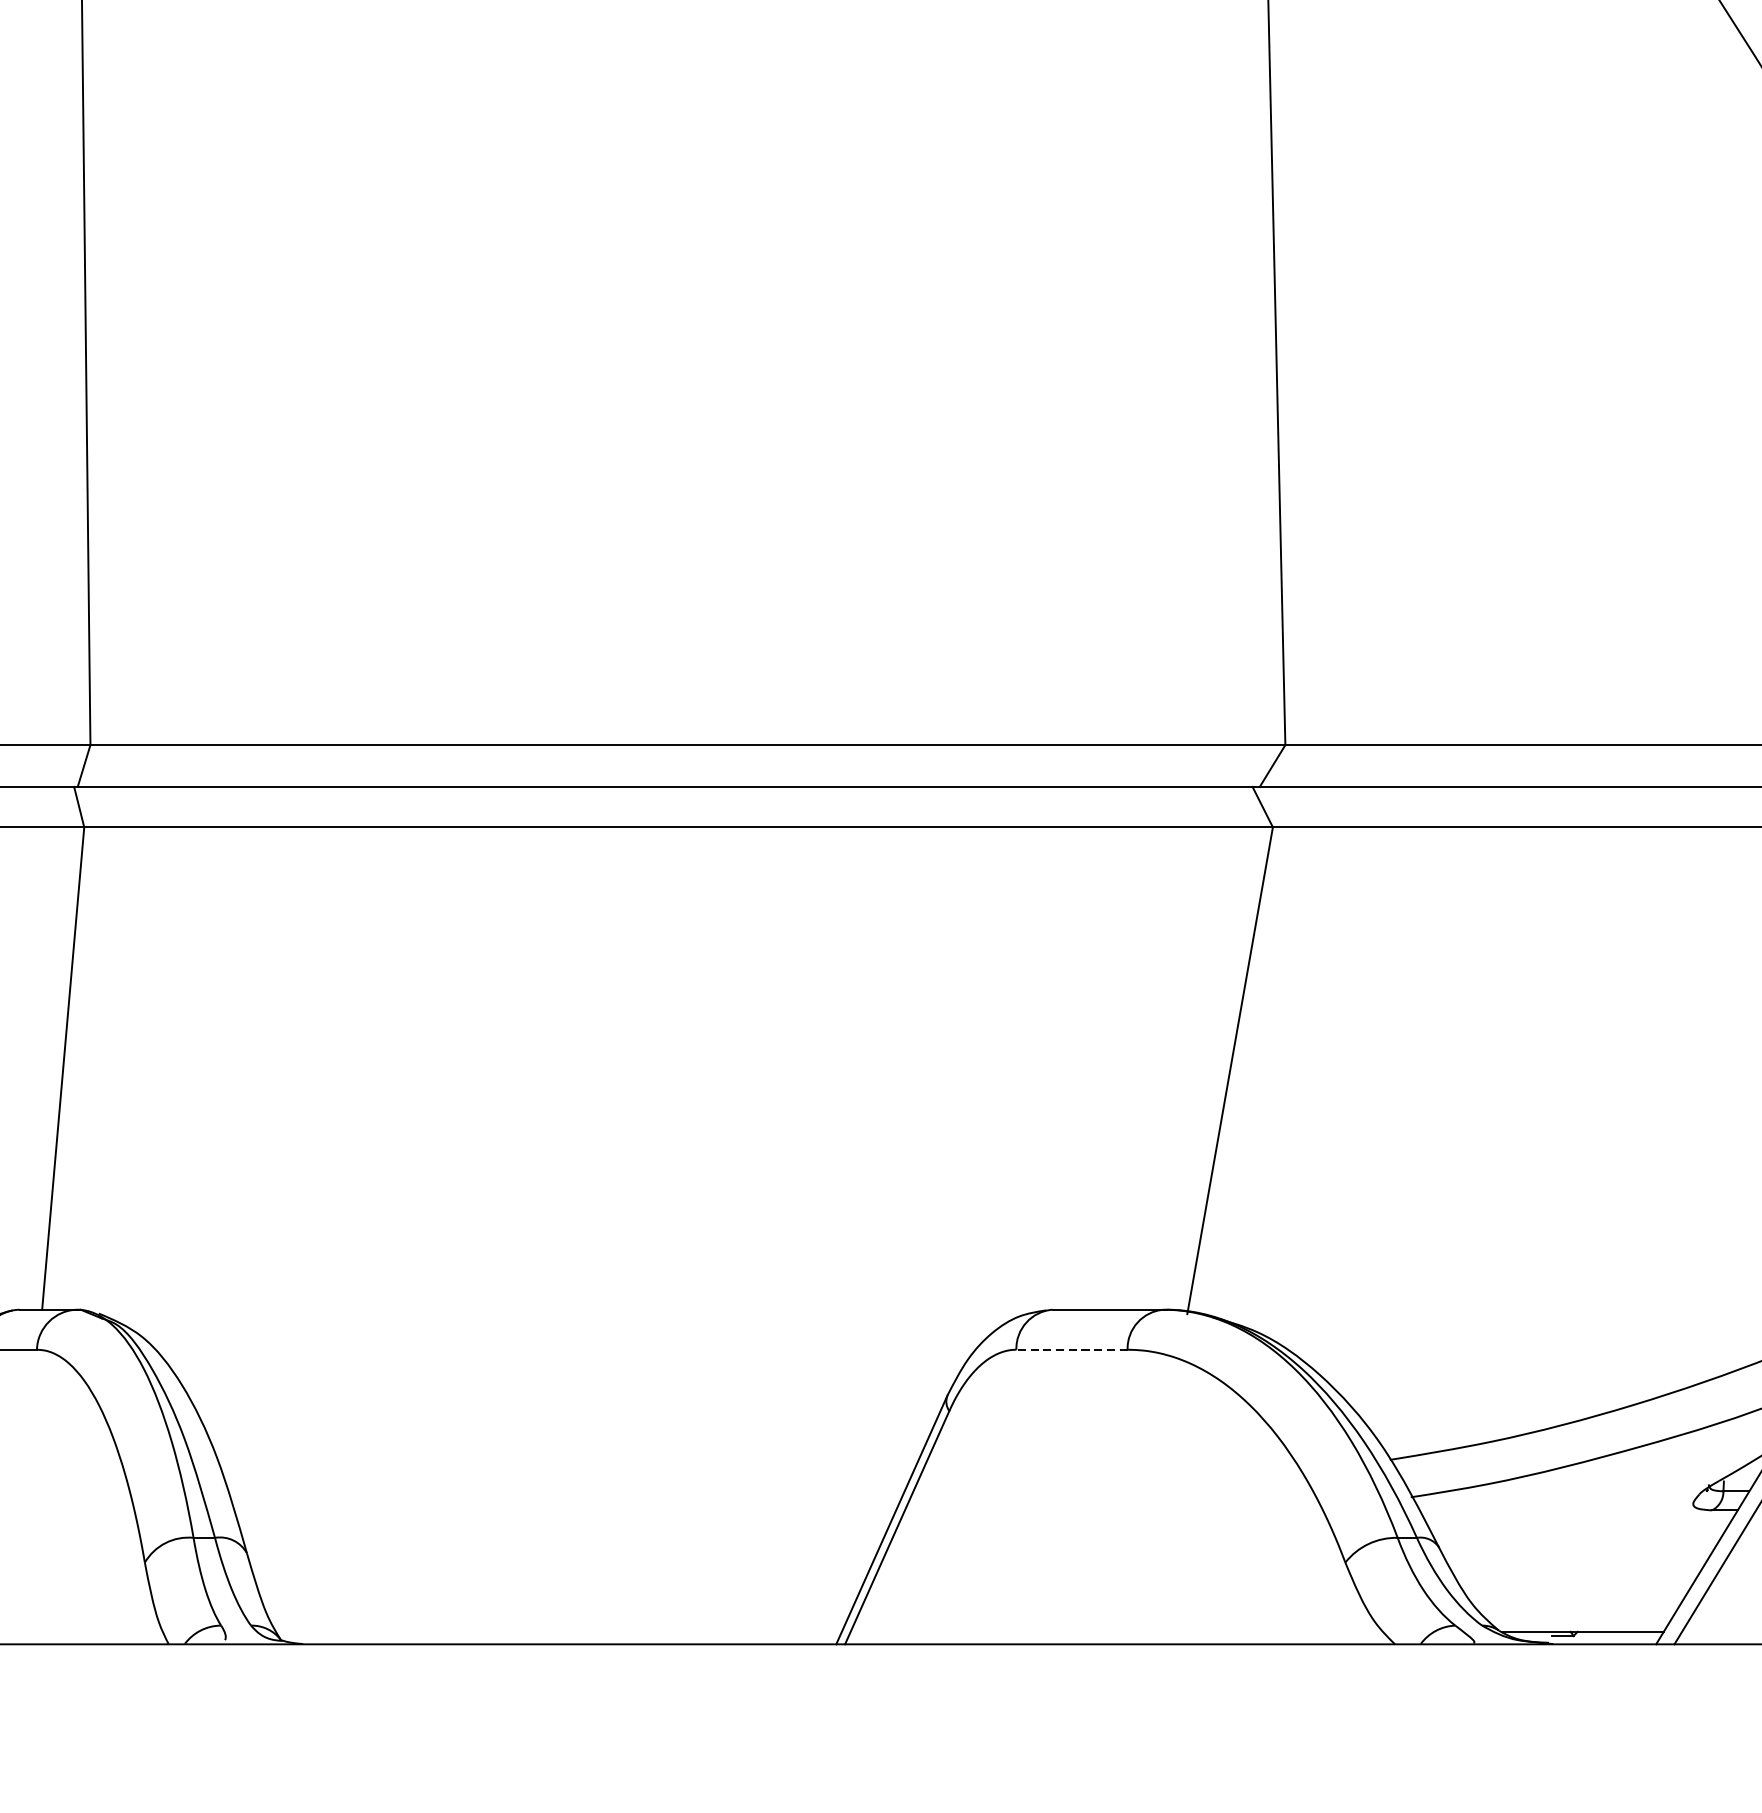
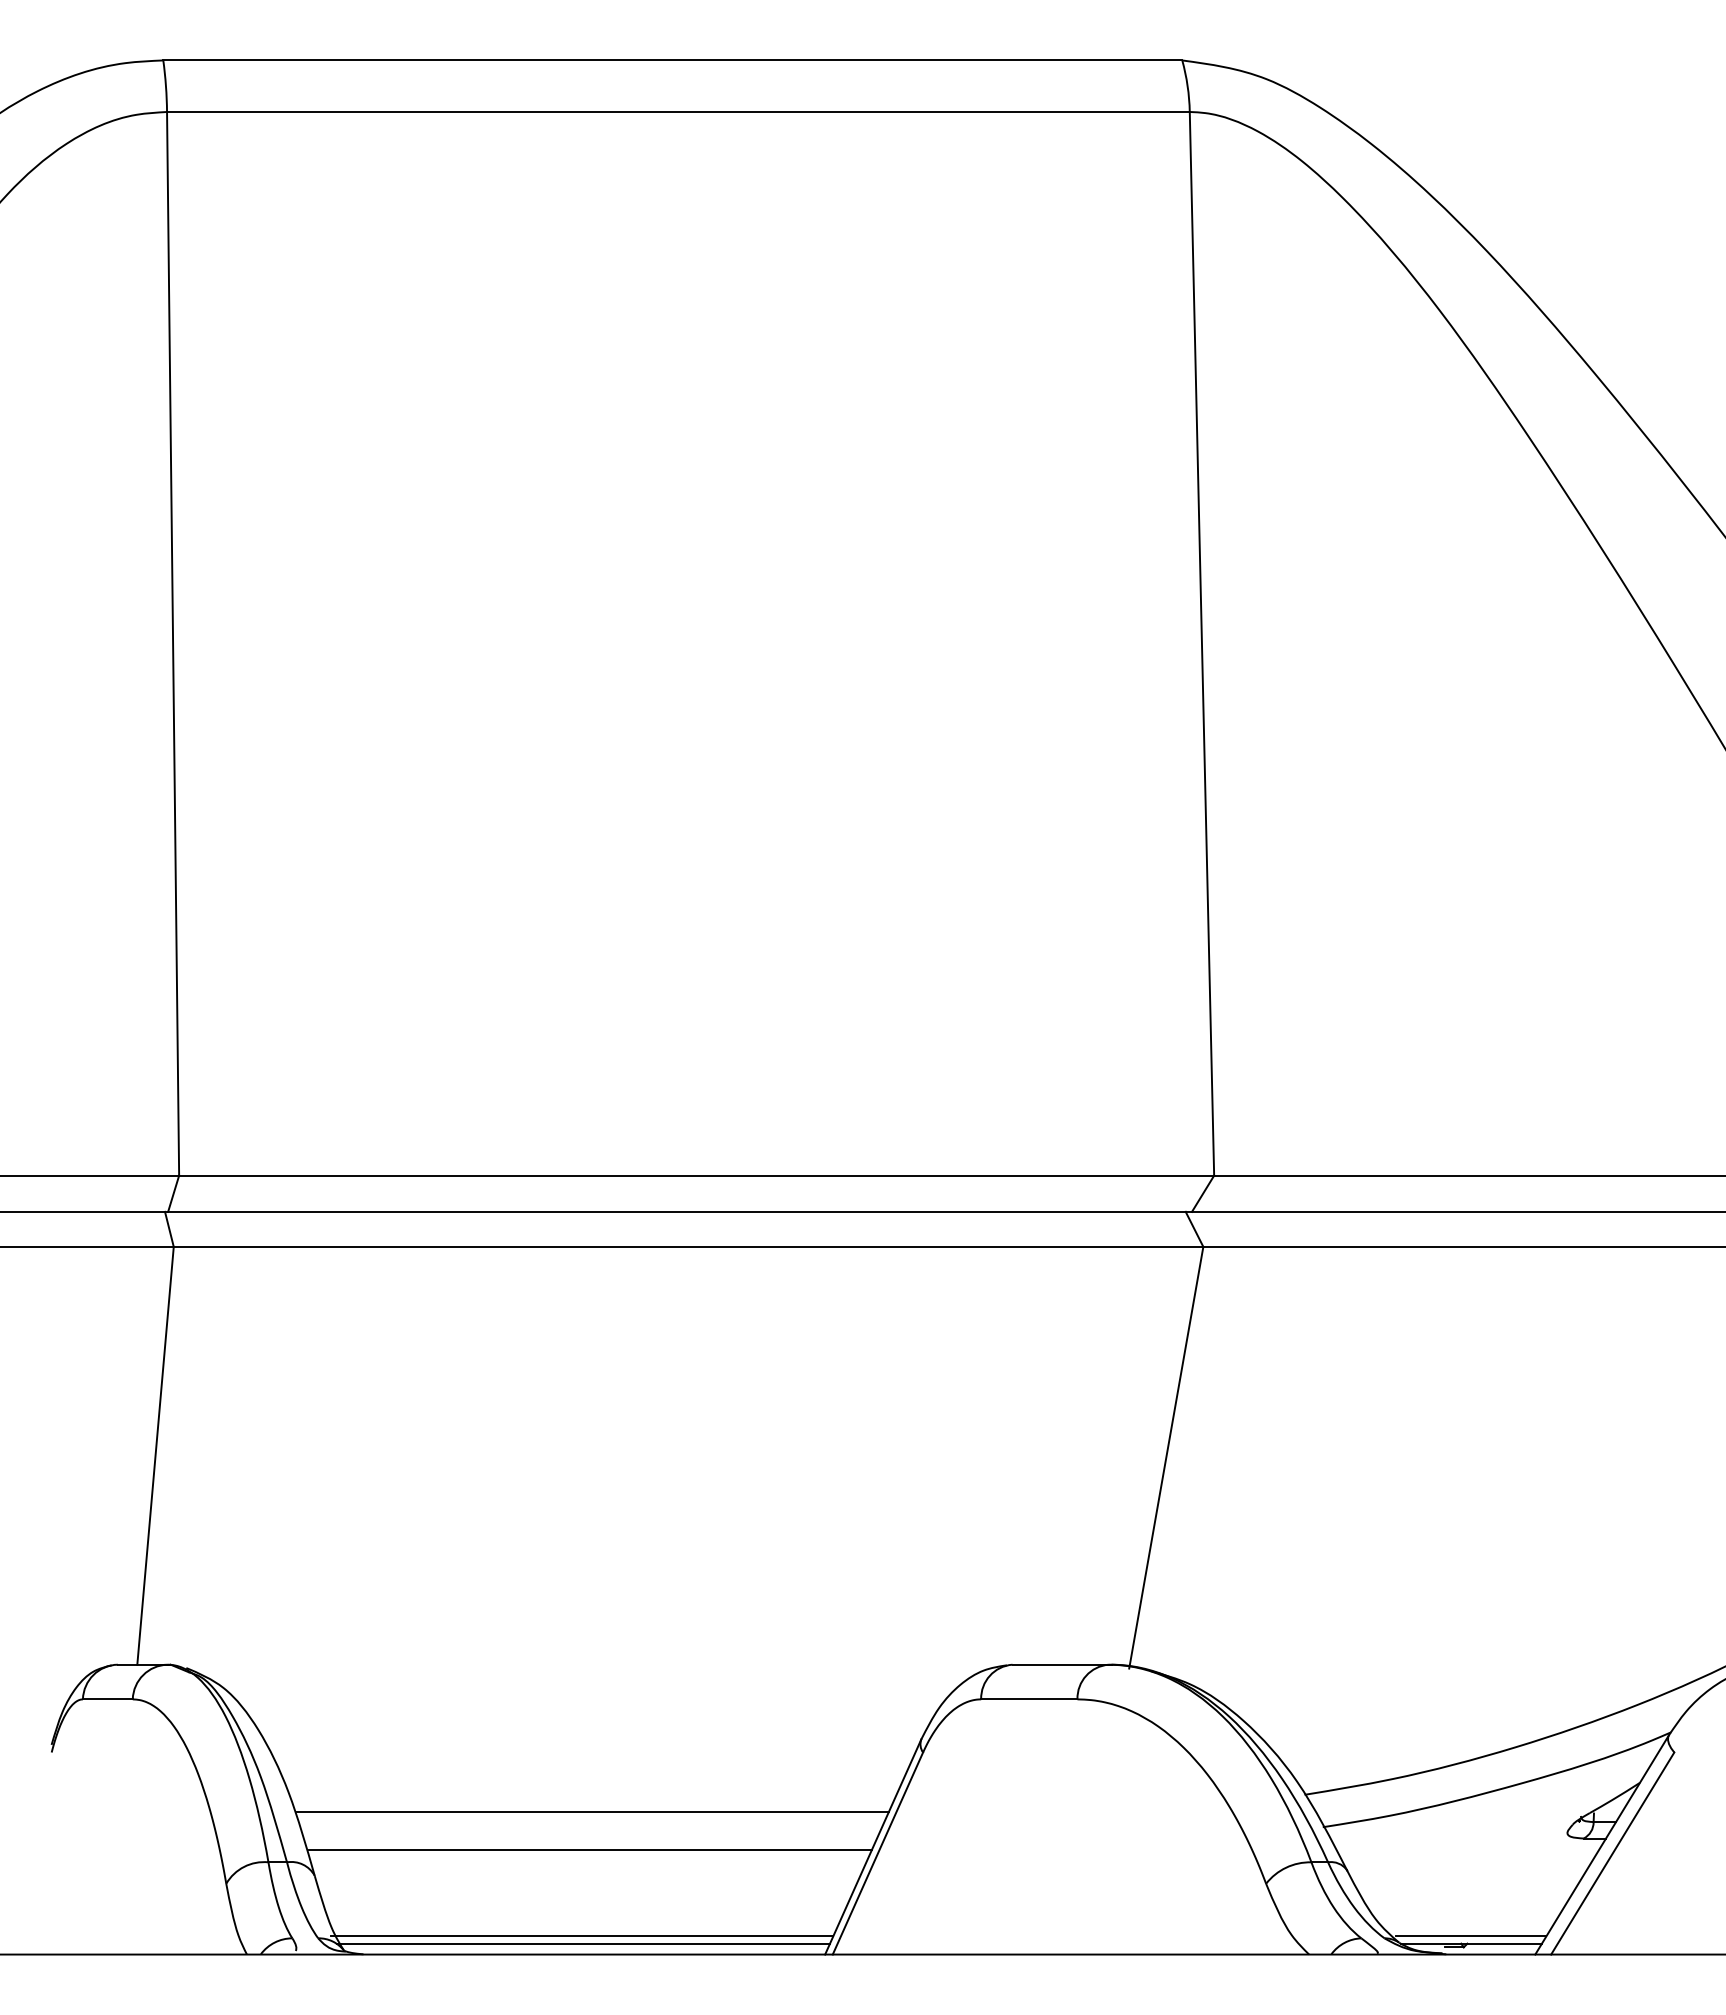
line: (1071, 1349) -> (1028, 1699), dashed -> solid
line: (567, 1480) -> (592, 1812), added
line: (564, 1523) -> (589, 1849), added
line: (554, 1623) -> (581, 1936), added
line: (1581, 1623) -> (1470, 1936), added
line: (557, 1631) -> (583, 1943), added

